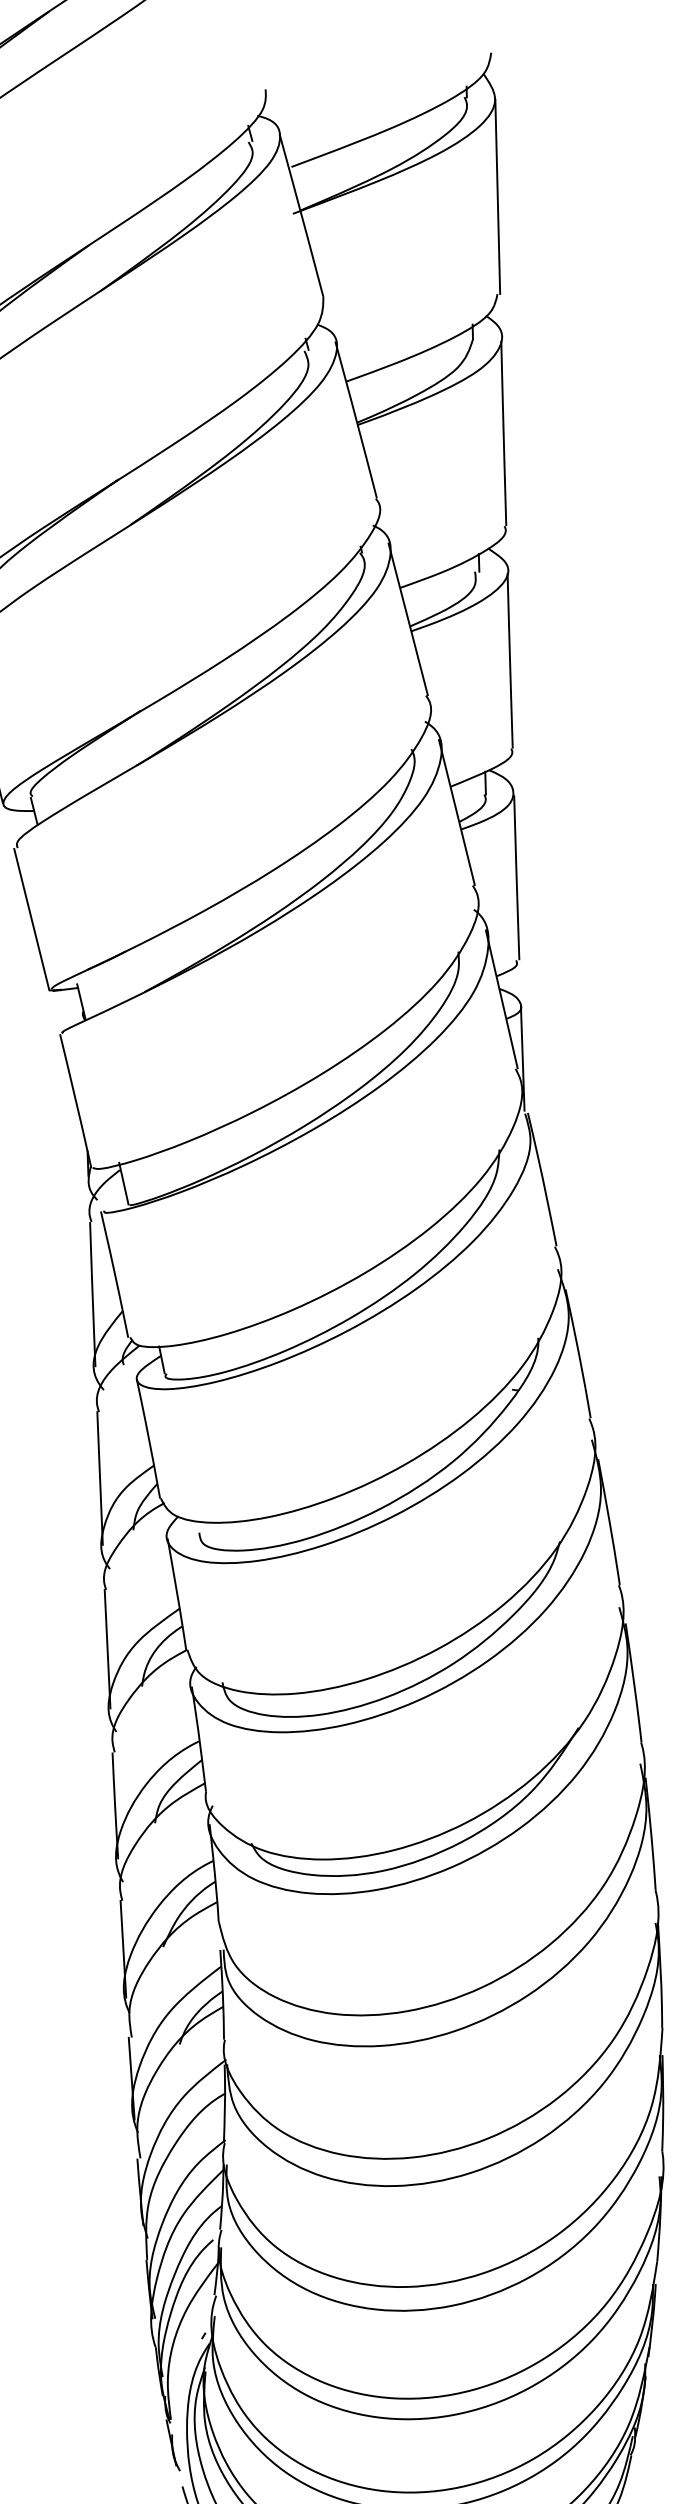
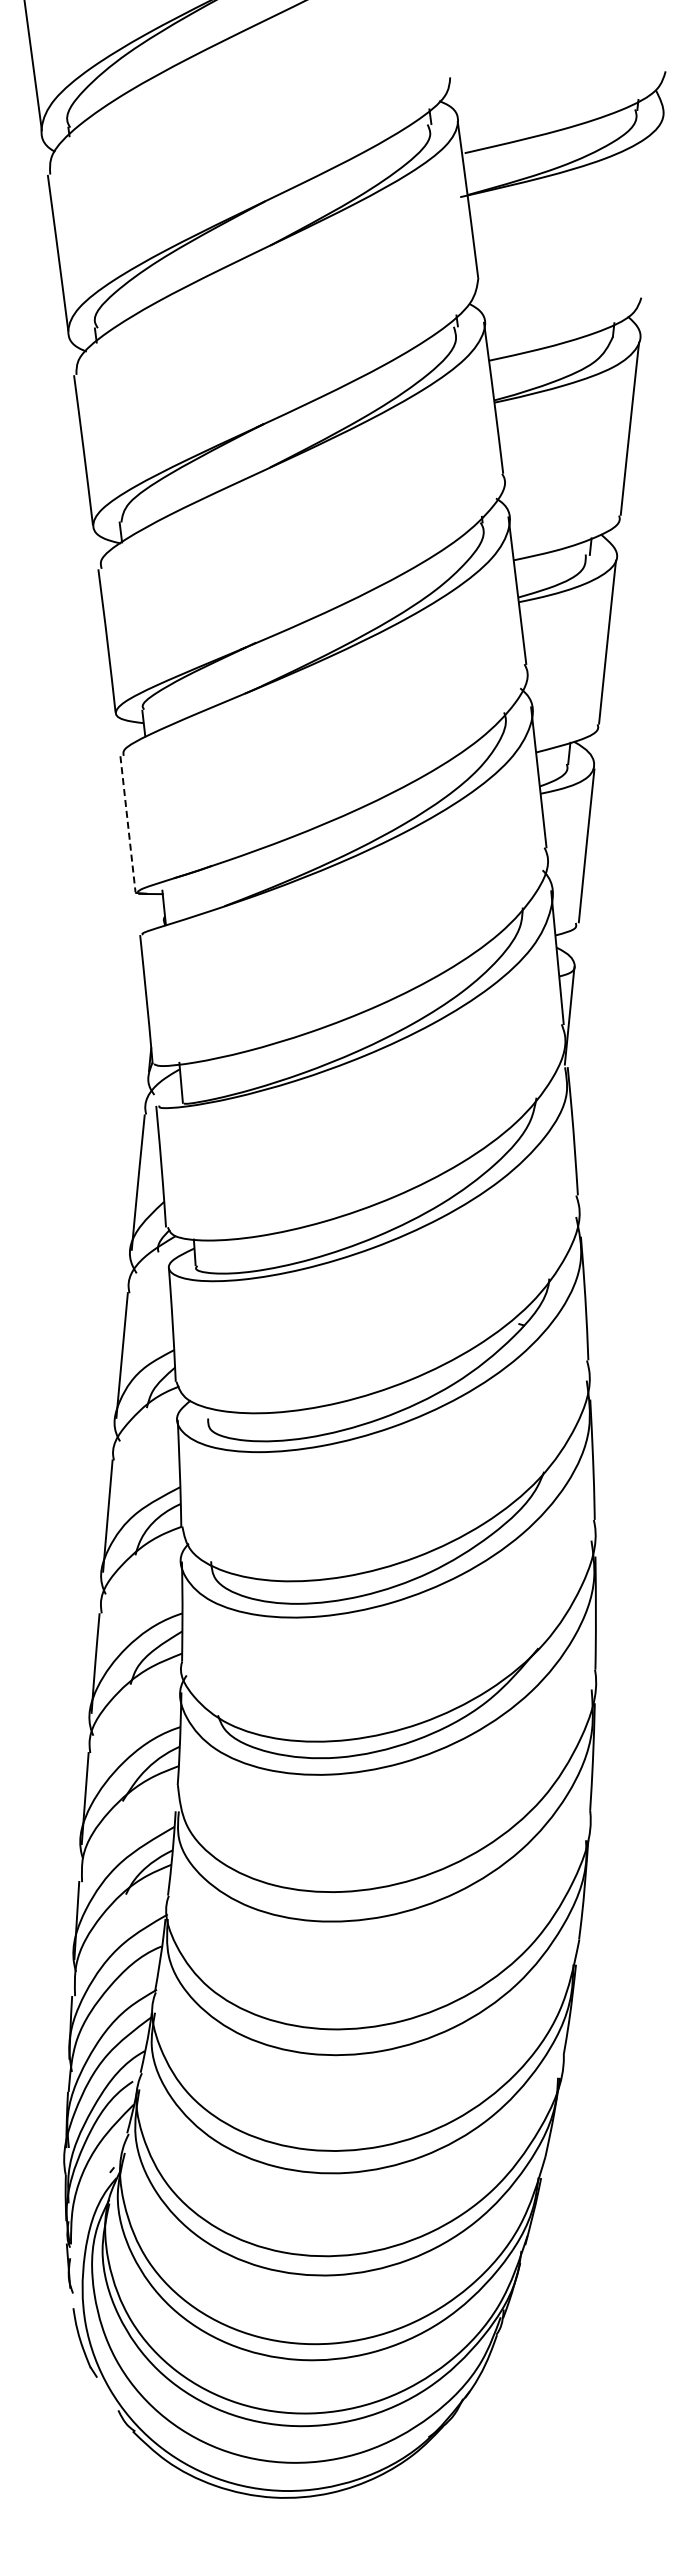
line: (497, 196) -> (653, 206), removed
line: (32, 919) -> (128, 824), solid -> dashed

